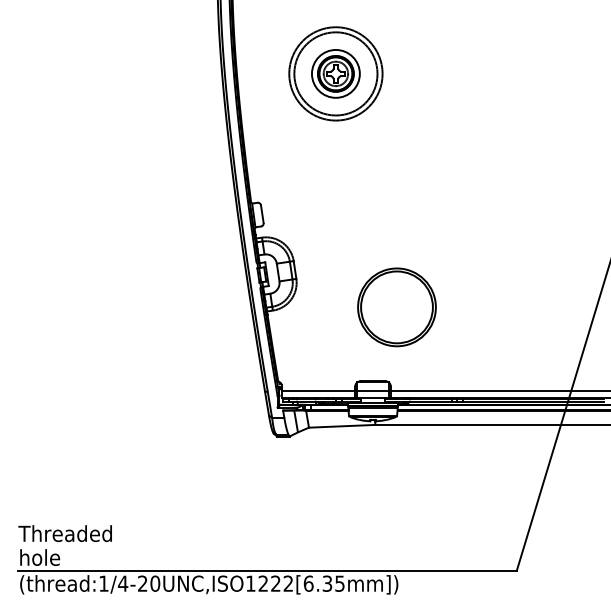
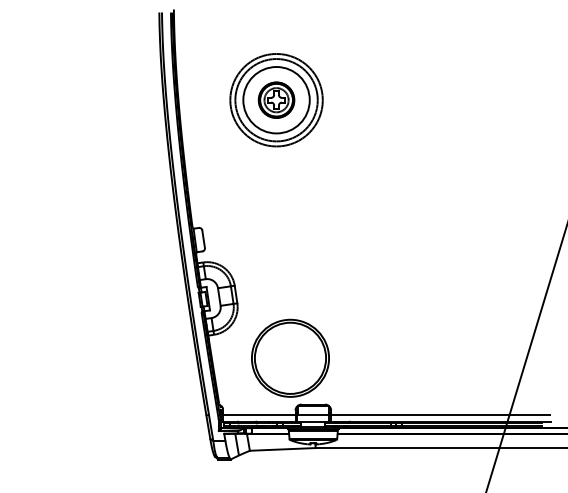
circle: (335, 73) -> (276, 99), size x1.4
part: (396, 307) -> (290, 358), moved

